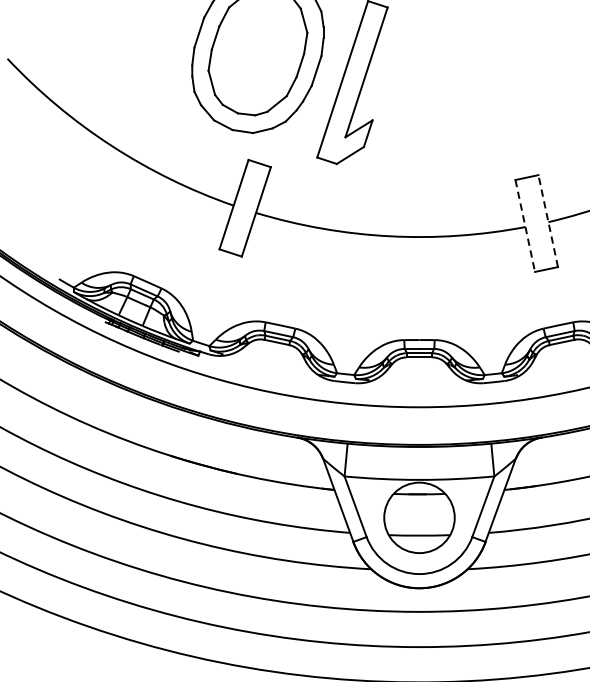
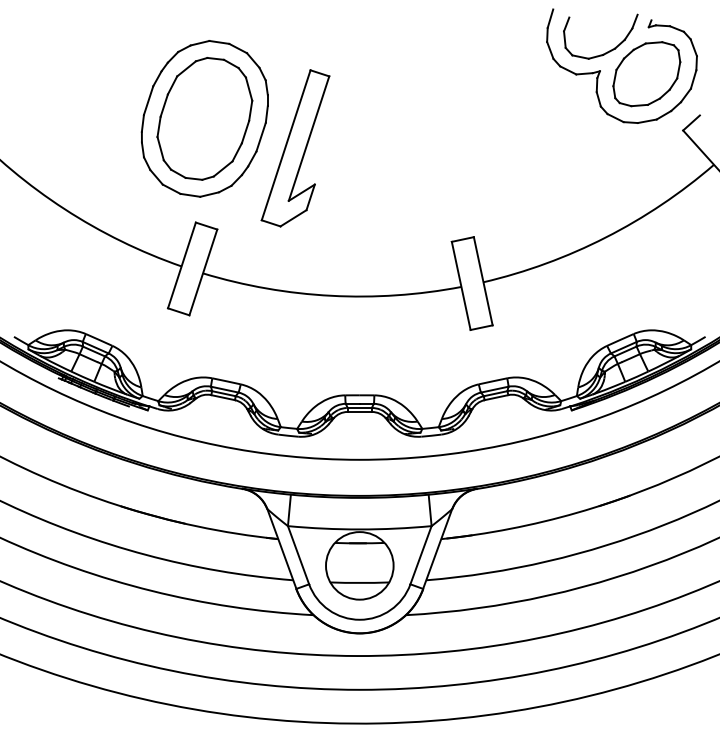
line: (548, 220) -> (483, 280), dashed -> solid
line: (525, 226) -> (461, 286), dashed -> solid

